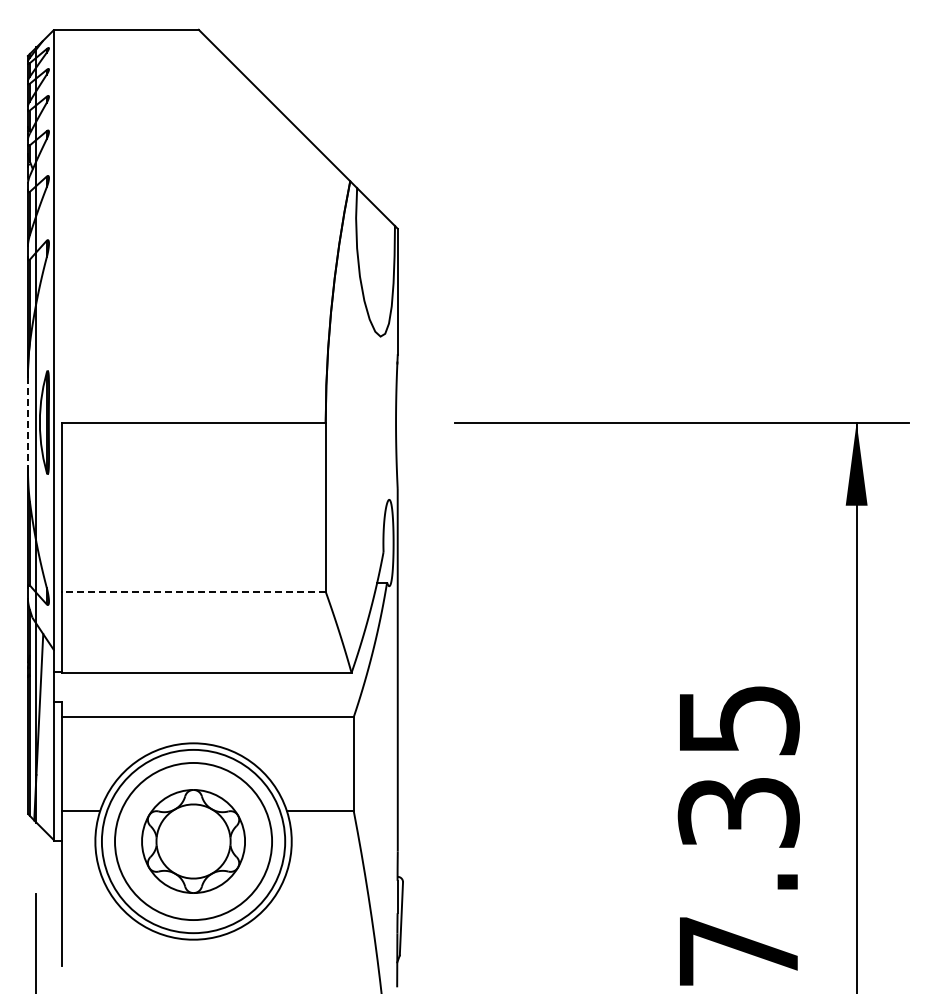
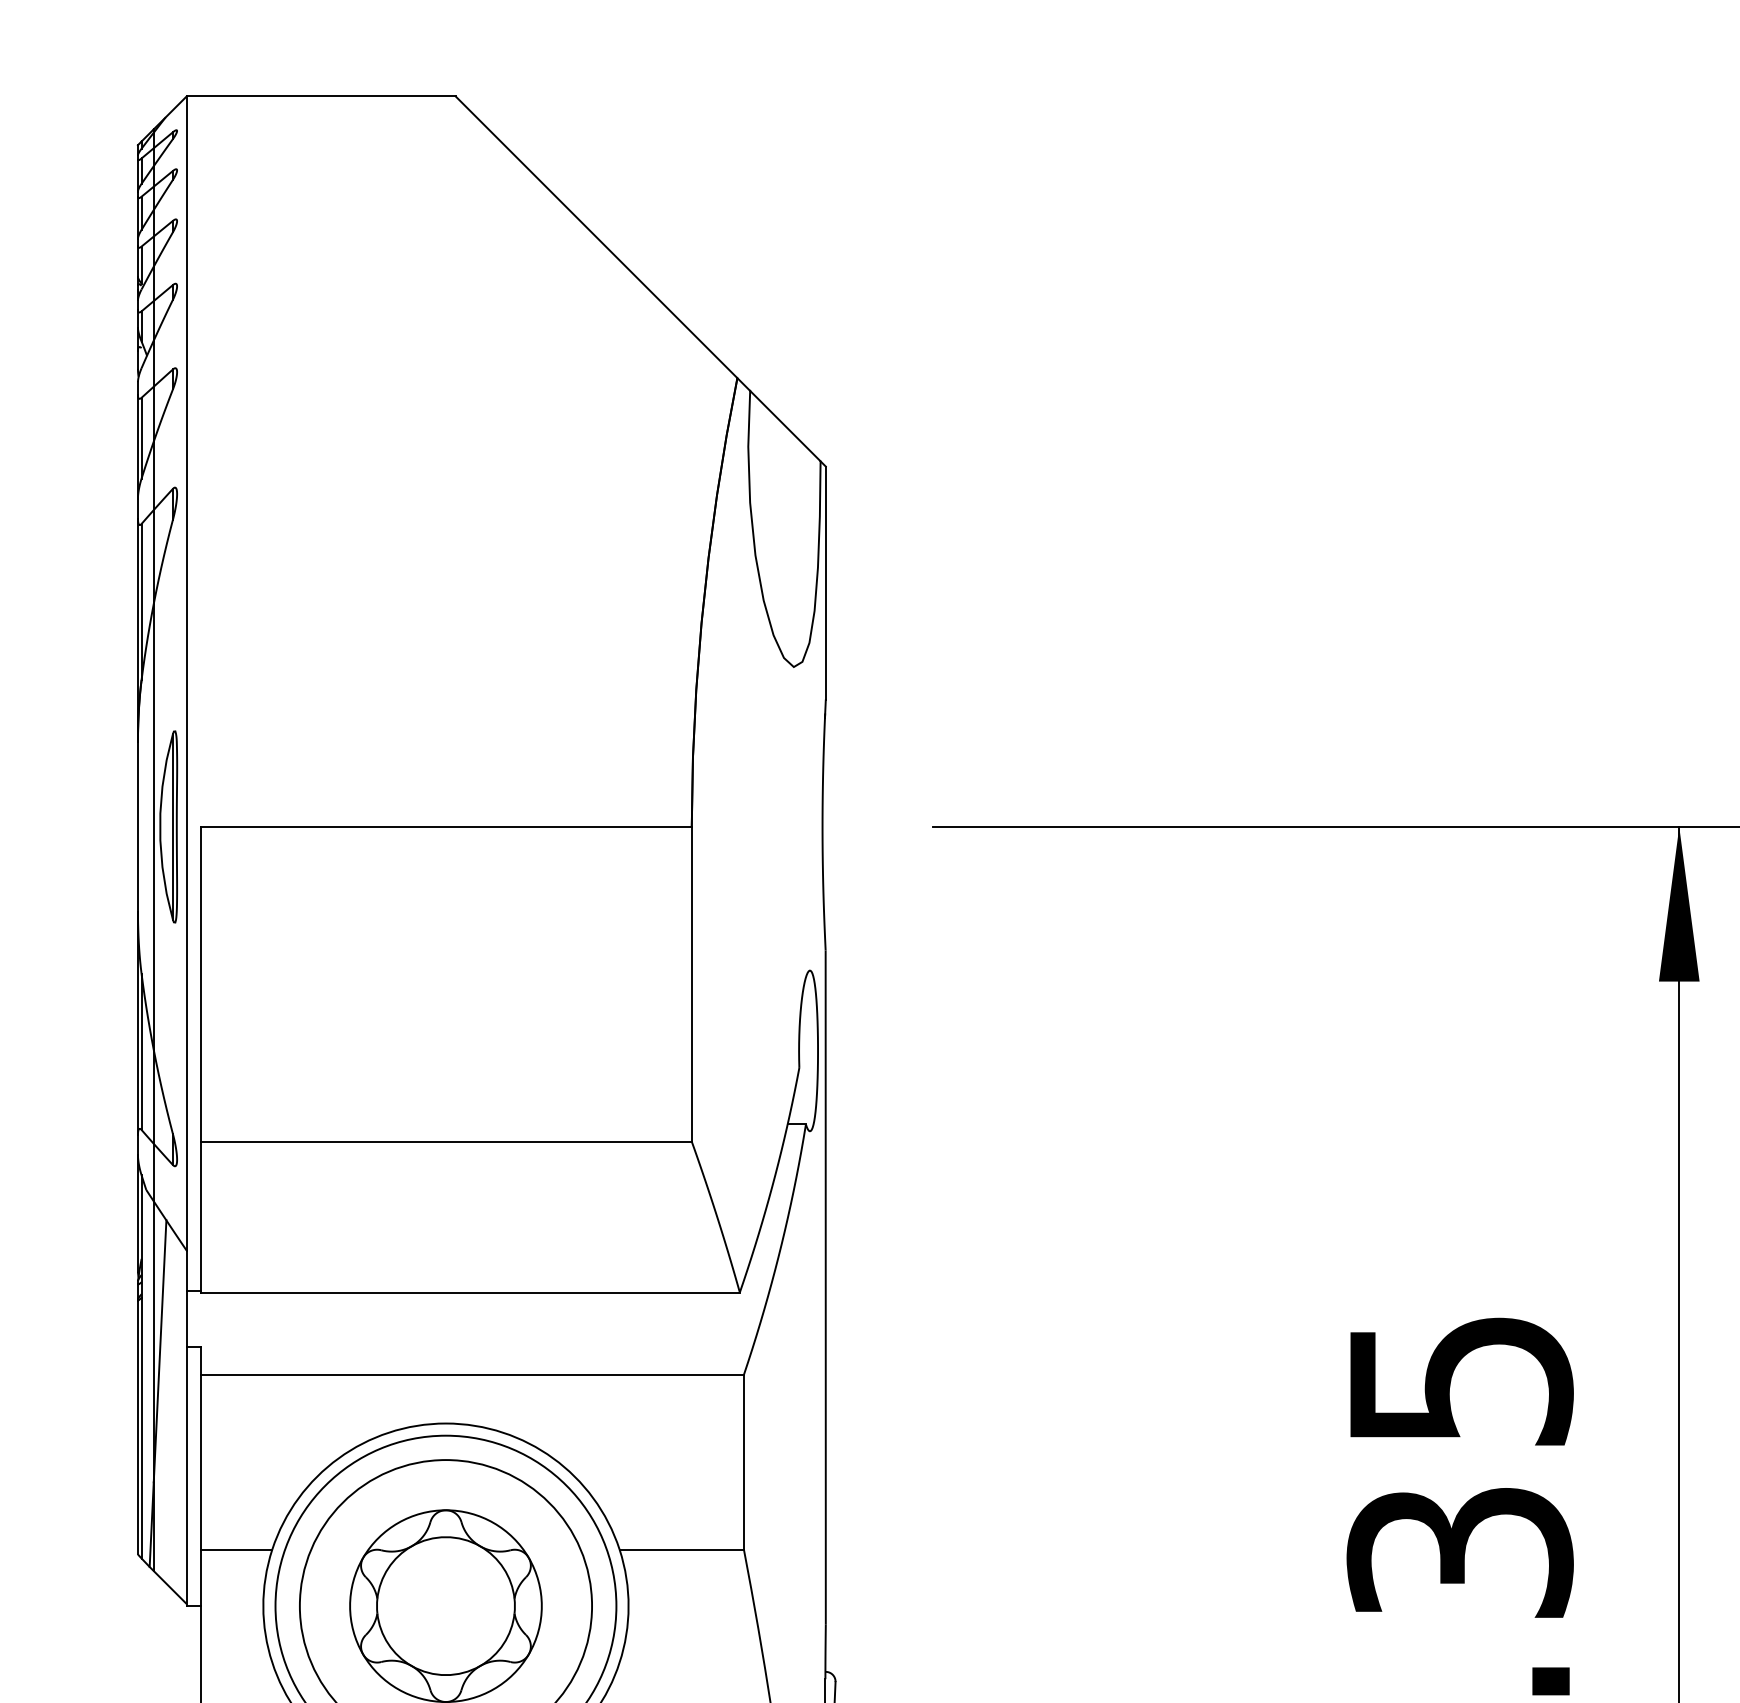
line: (27, 422) -> (137, 826), dashed -> solid
line: (193, 591) -> (445, 1141), dashed -> solid

